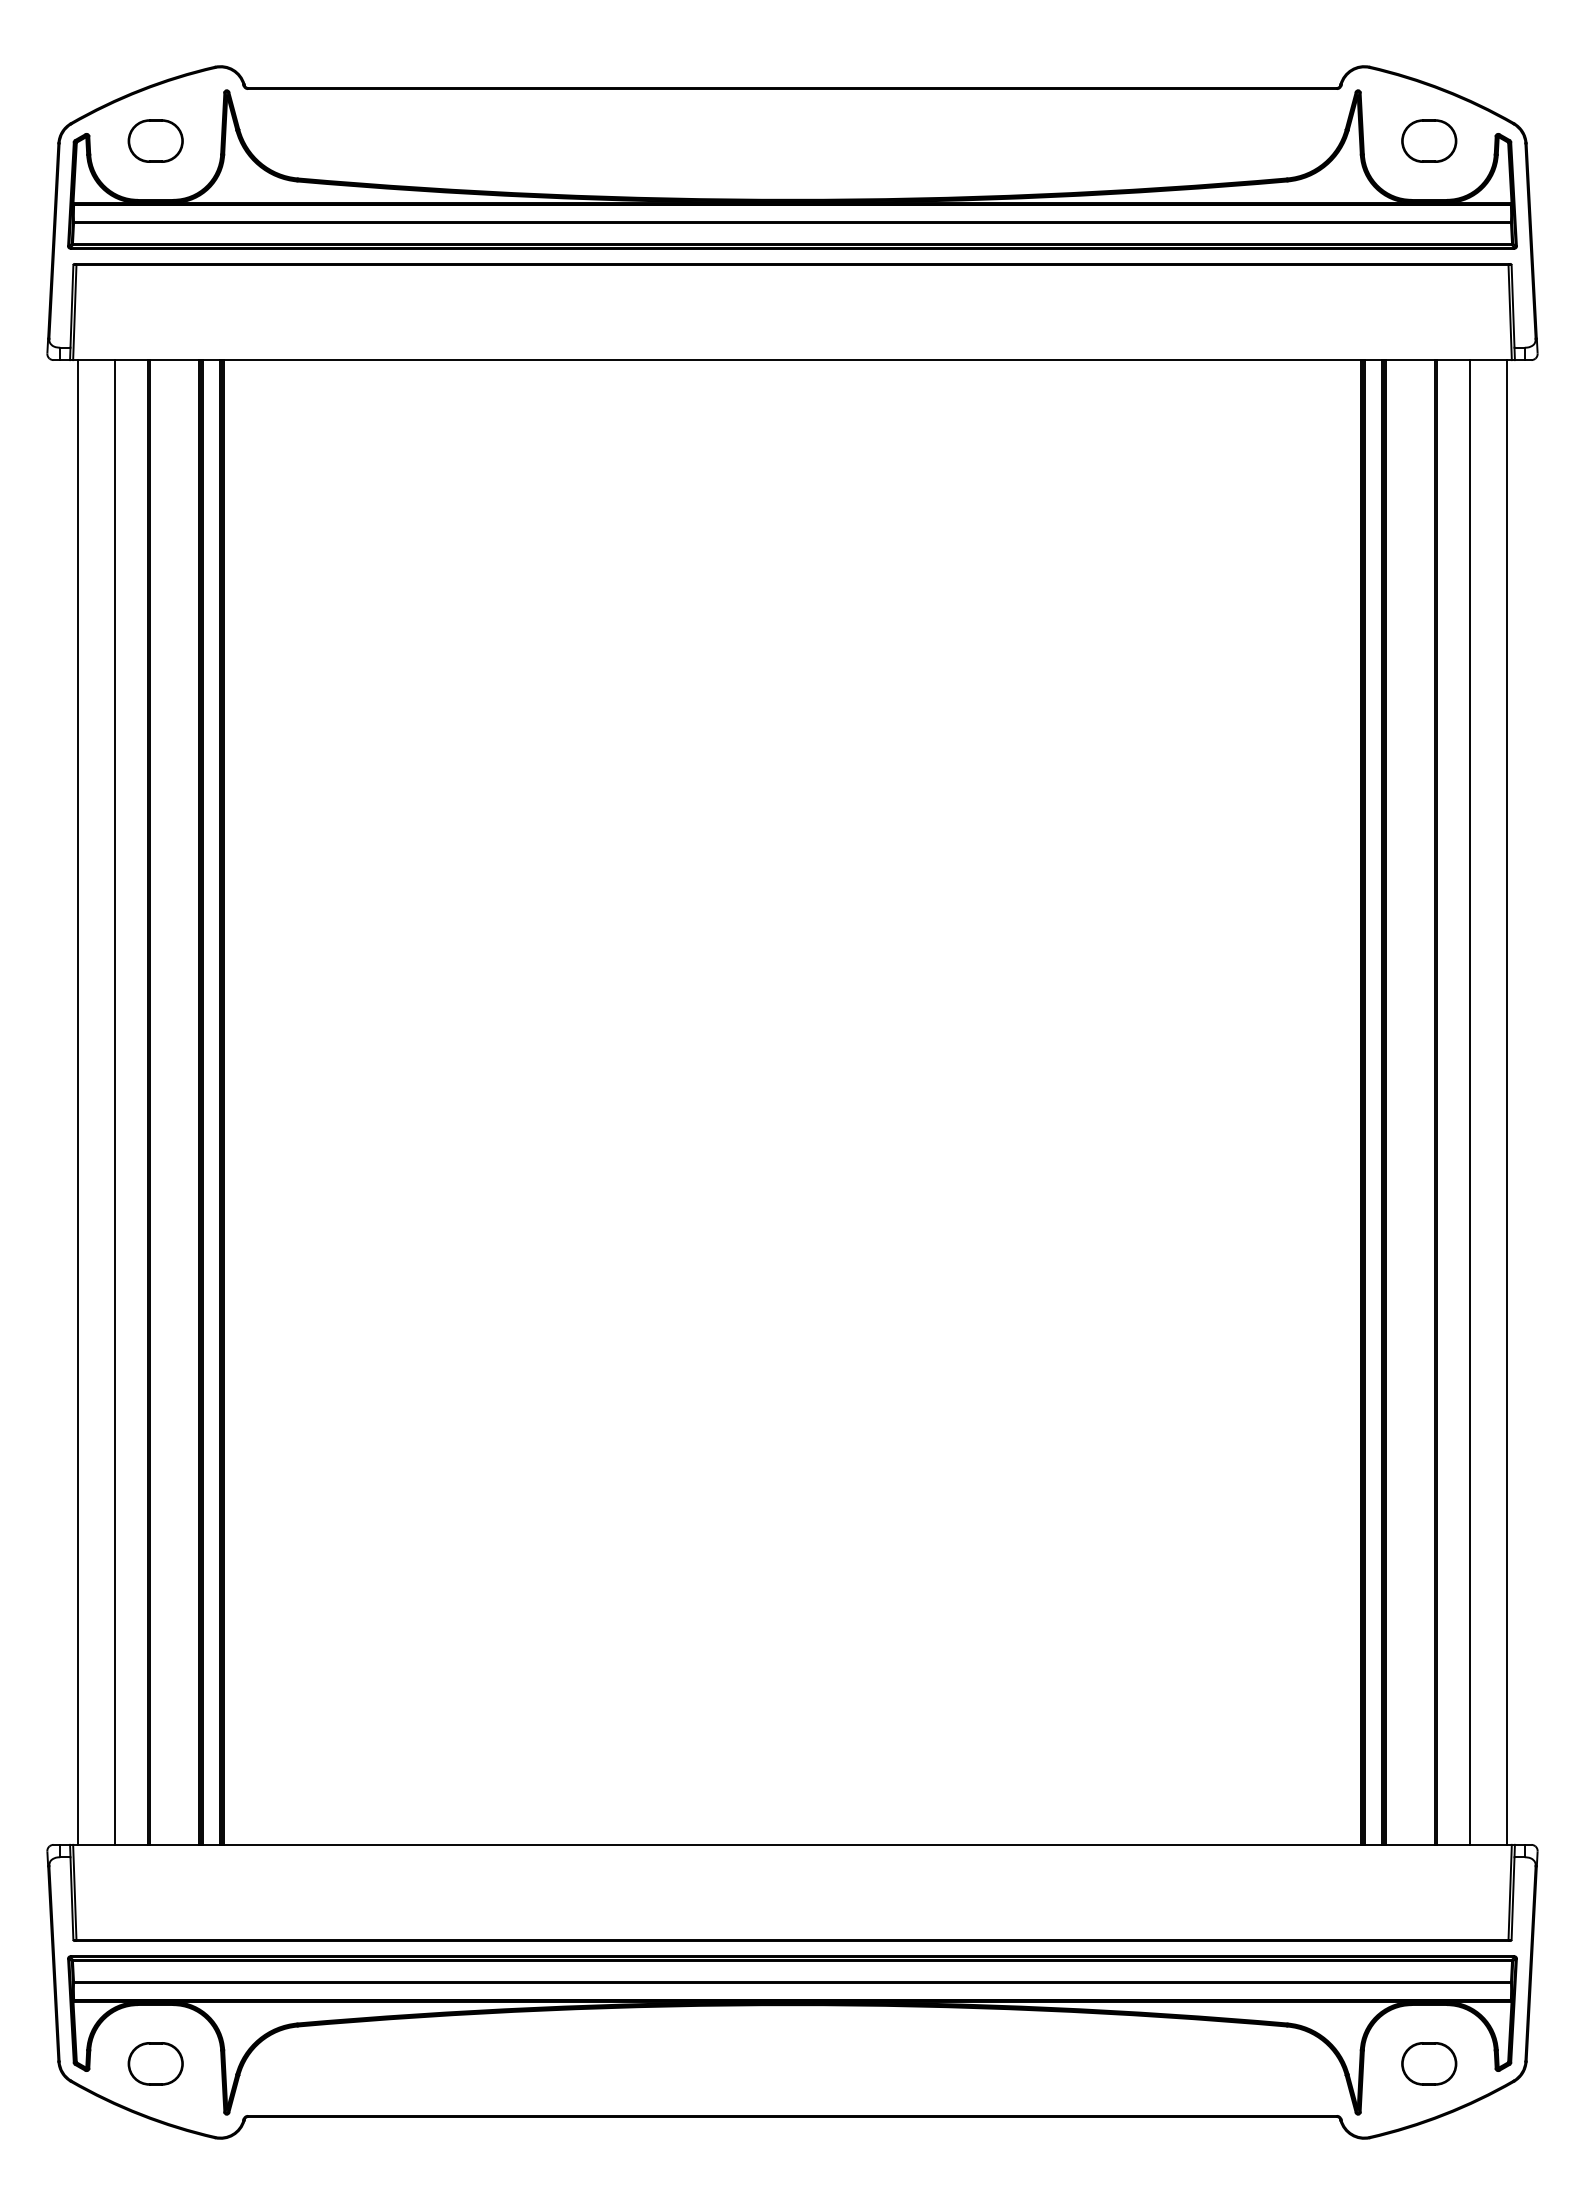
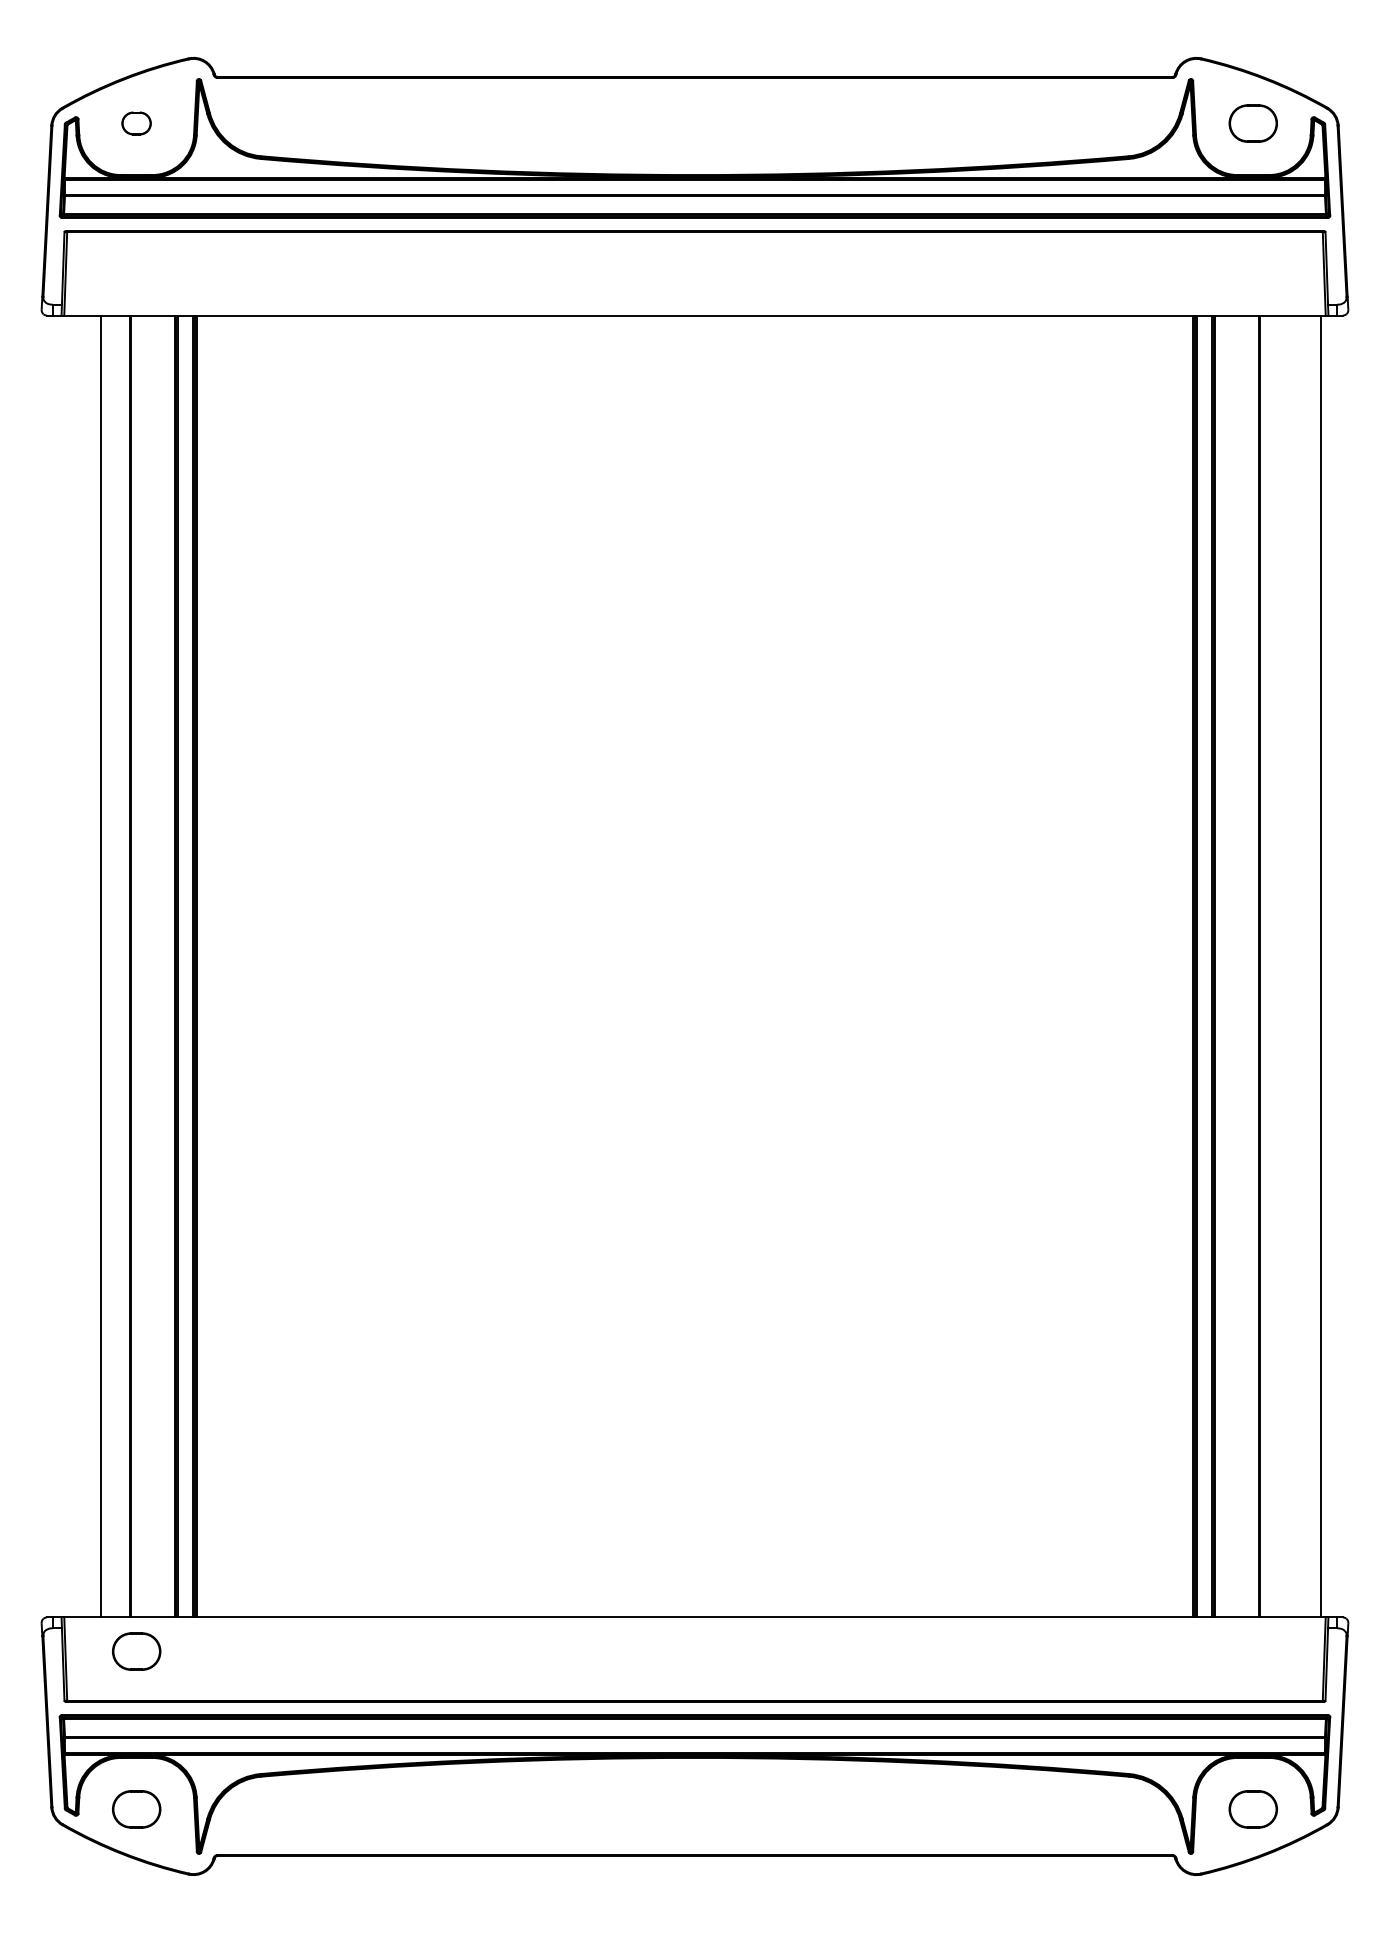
part: (155, 140) -> (136, 123), size x0.6
line: (78, 1102) -> (68, 966), removed
line: (1469, 1102) -> (1288, 966), removed
part: (155, 1883) -> (136, 1651), added

